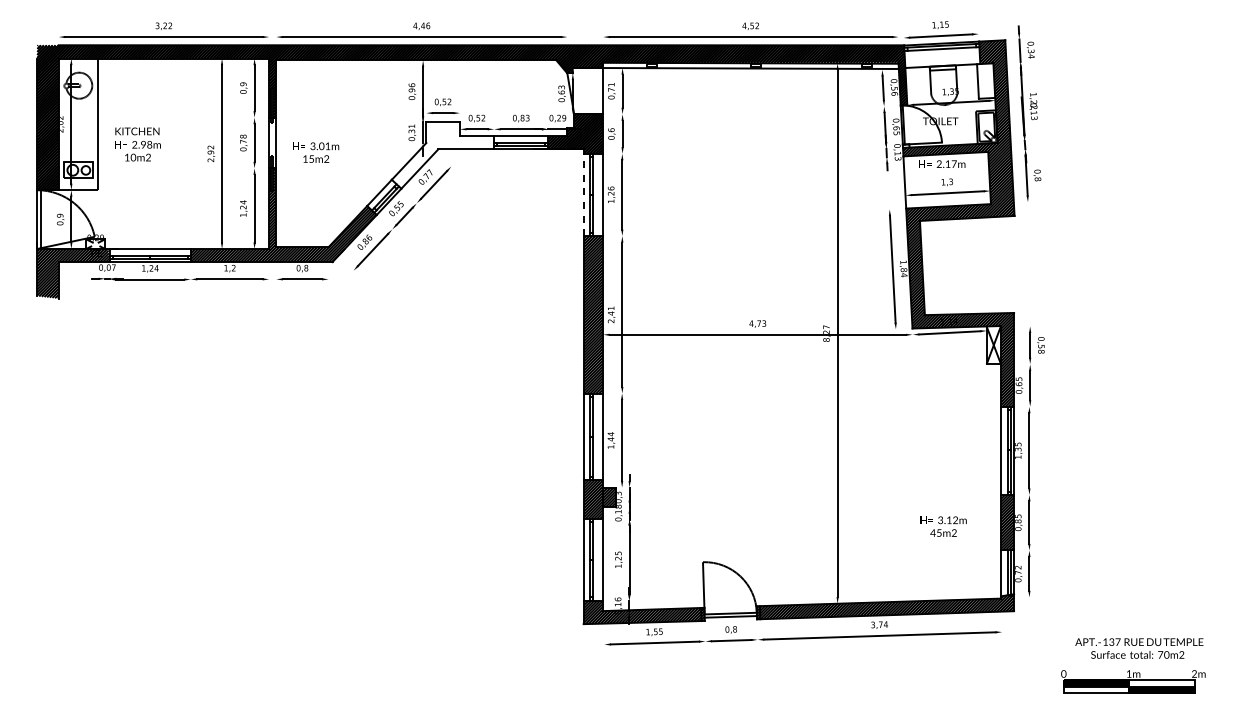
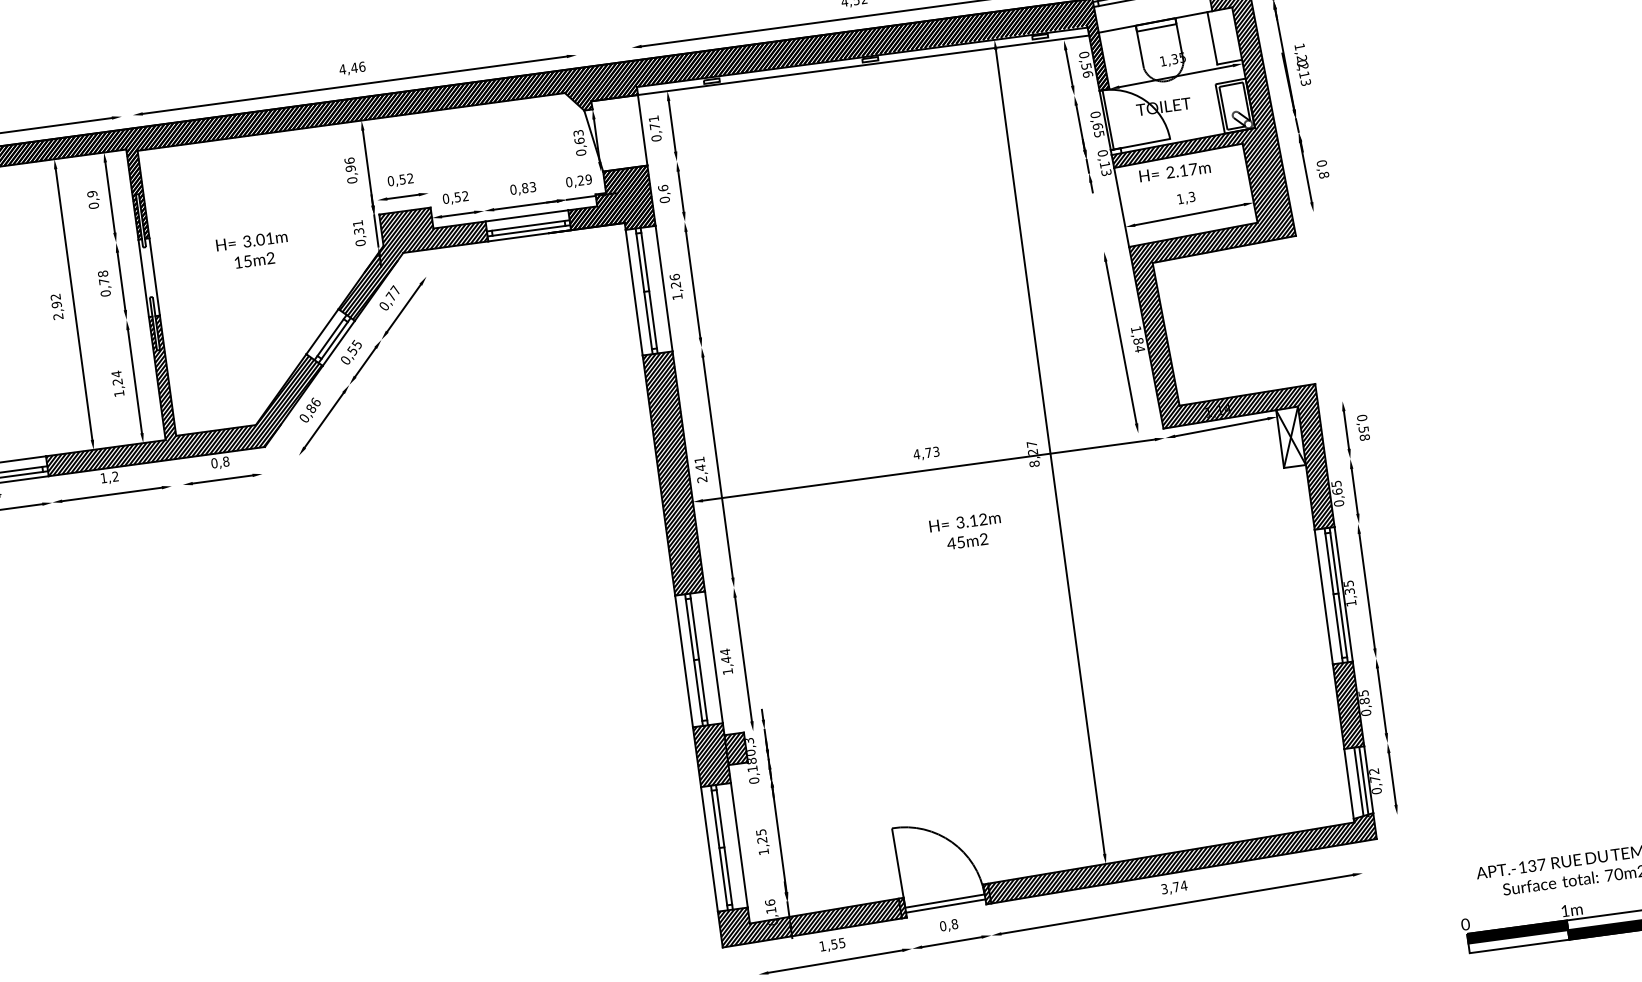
text: (316, 152) -> (253, 250), moved
hatch: (443, 154) -> (412, 259), added
line: (583, 194) -> (633, 292), dashed -> solid
text: (943, 526) -> (966, 531), moved

